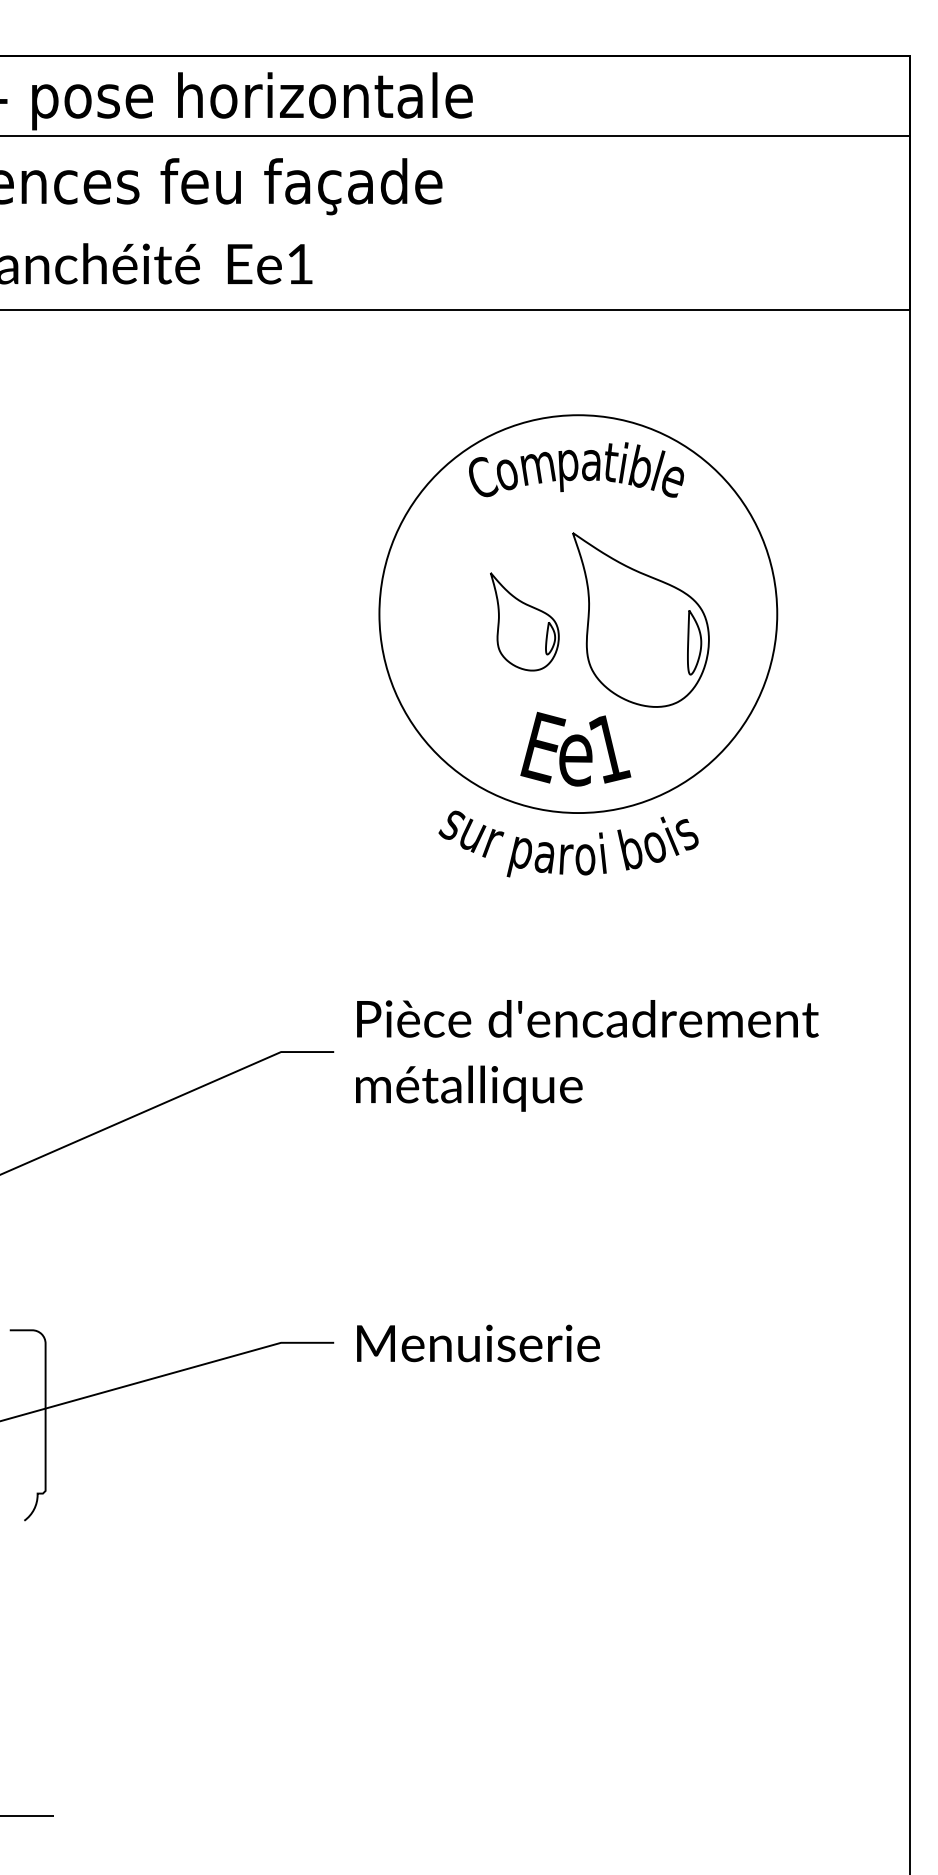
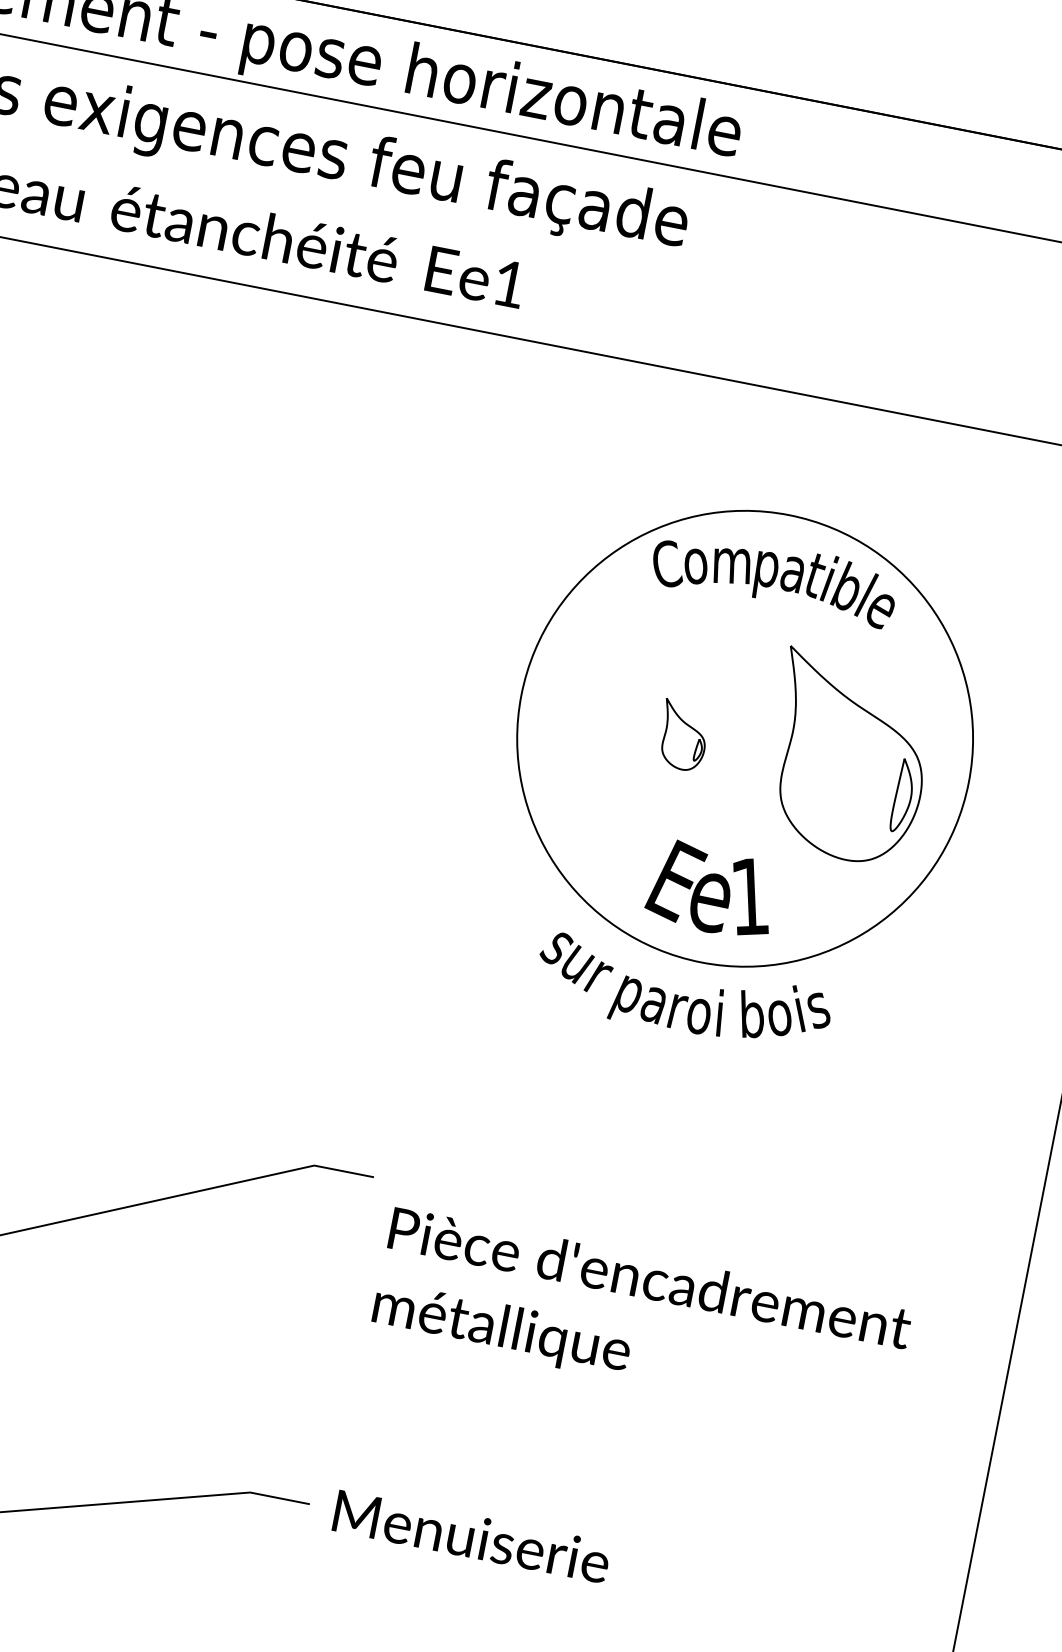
part: (640, 619) -> (847, 758), moved
part: (524, 621) -> (682, 735), size x0.6
text: (587, 1055) -> (641, 1319), moved

